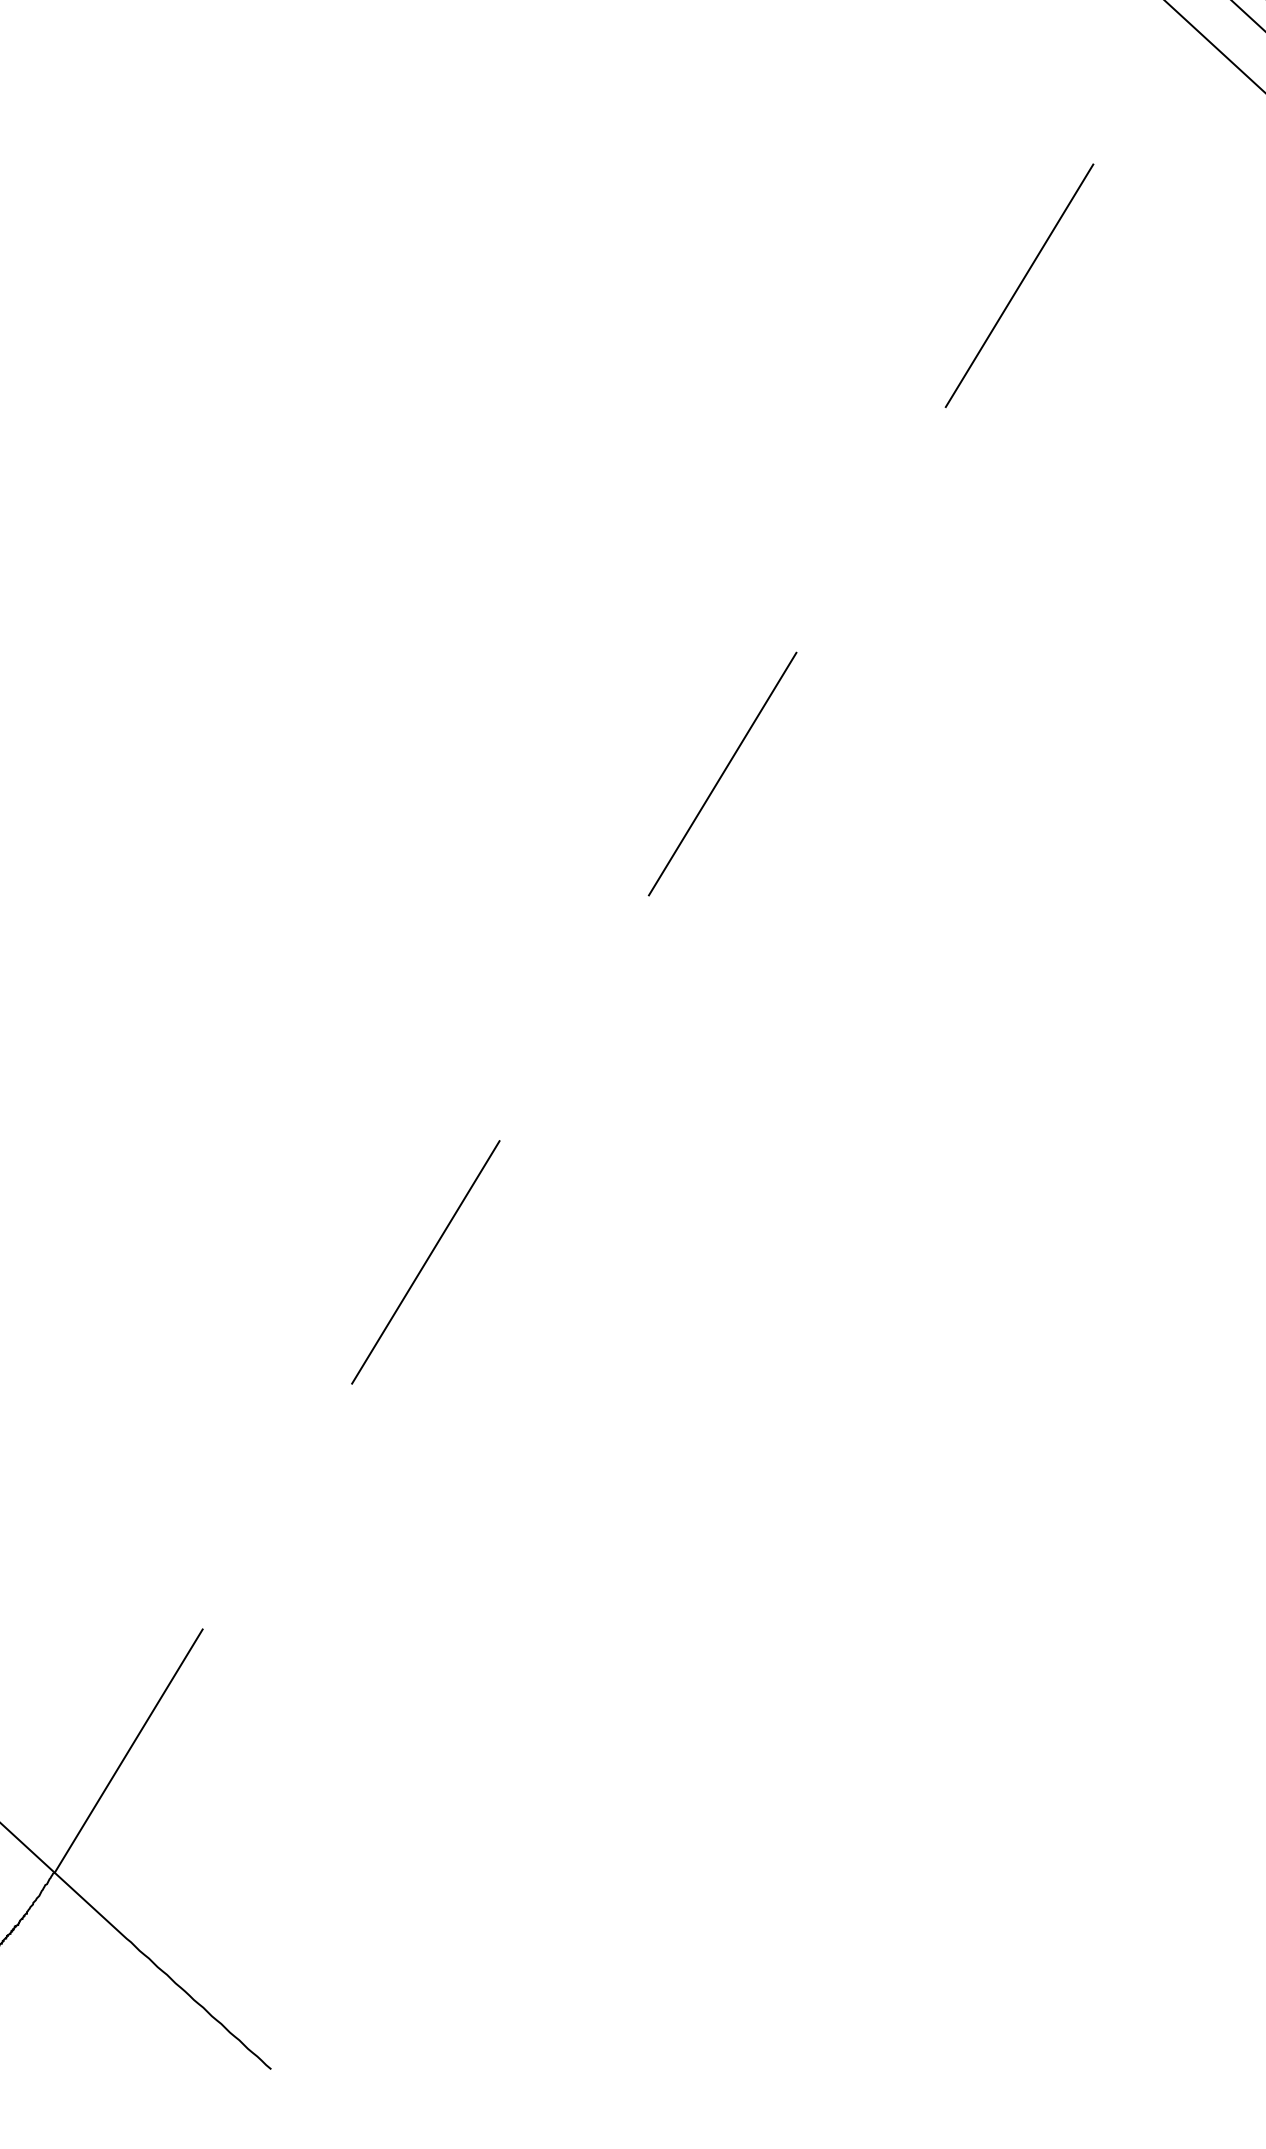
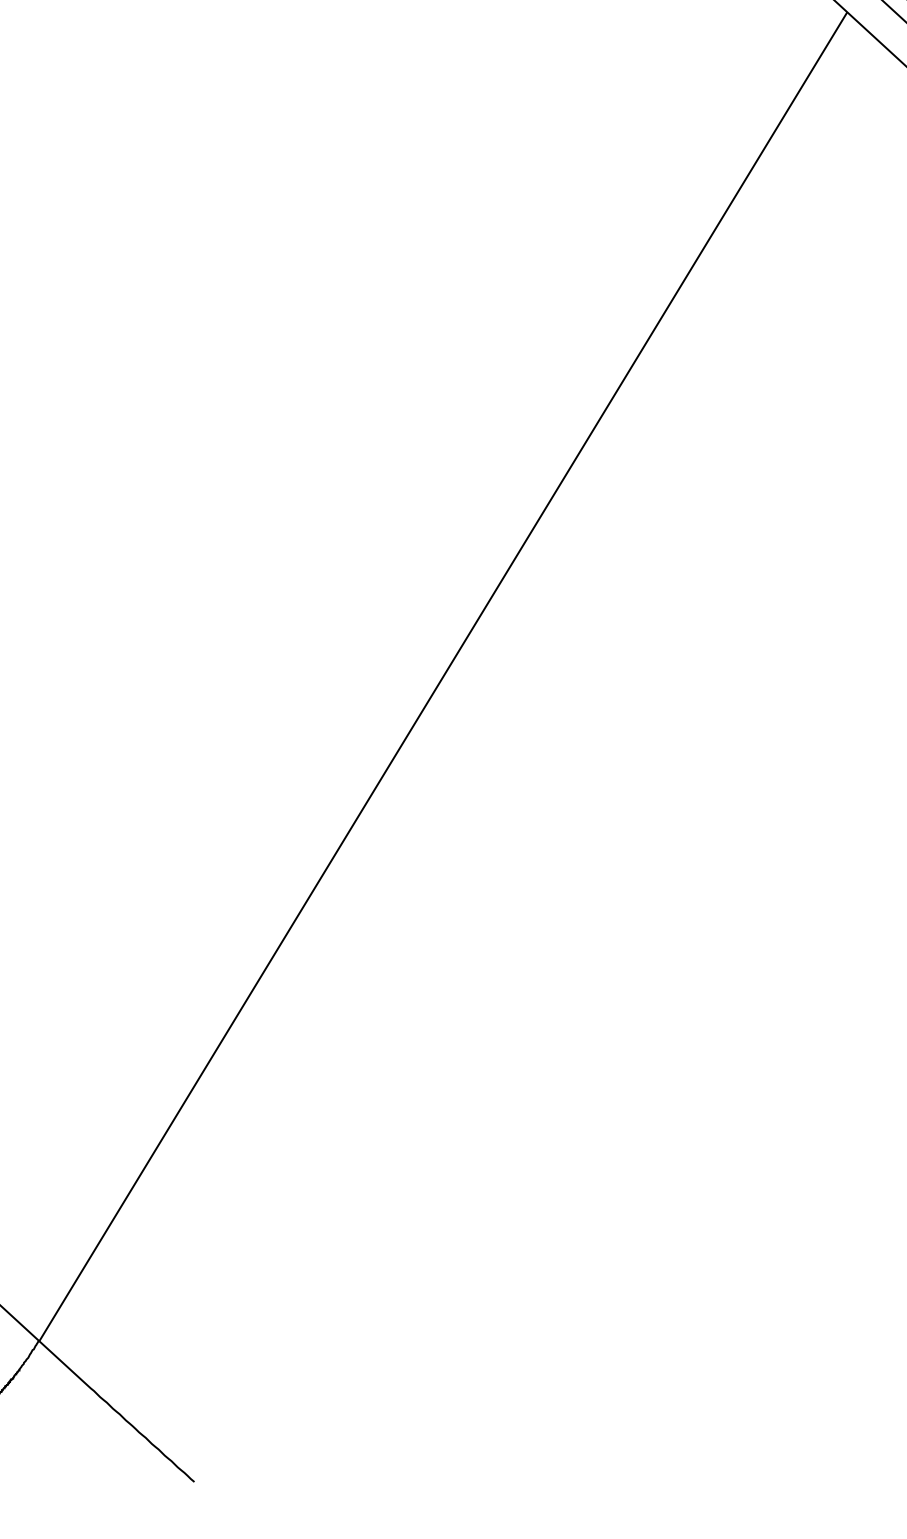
line: (618, 945) -> (443, 677), dashed -> solid

